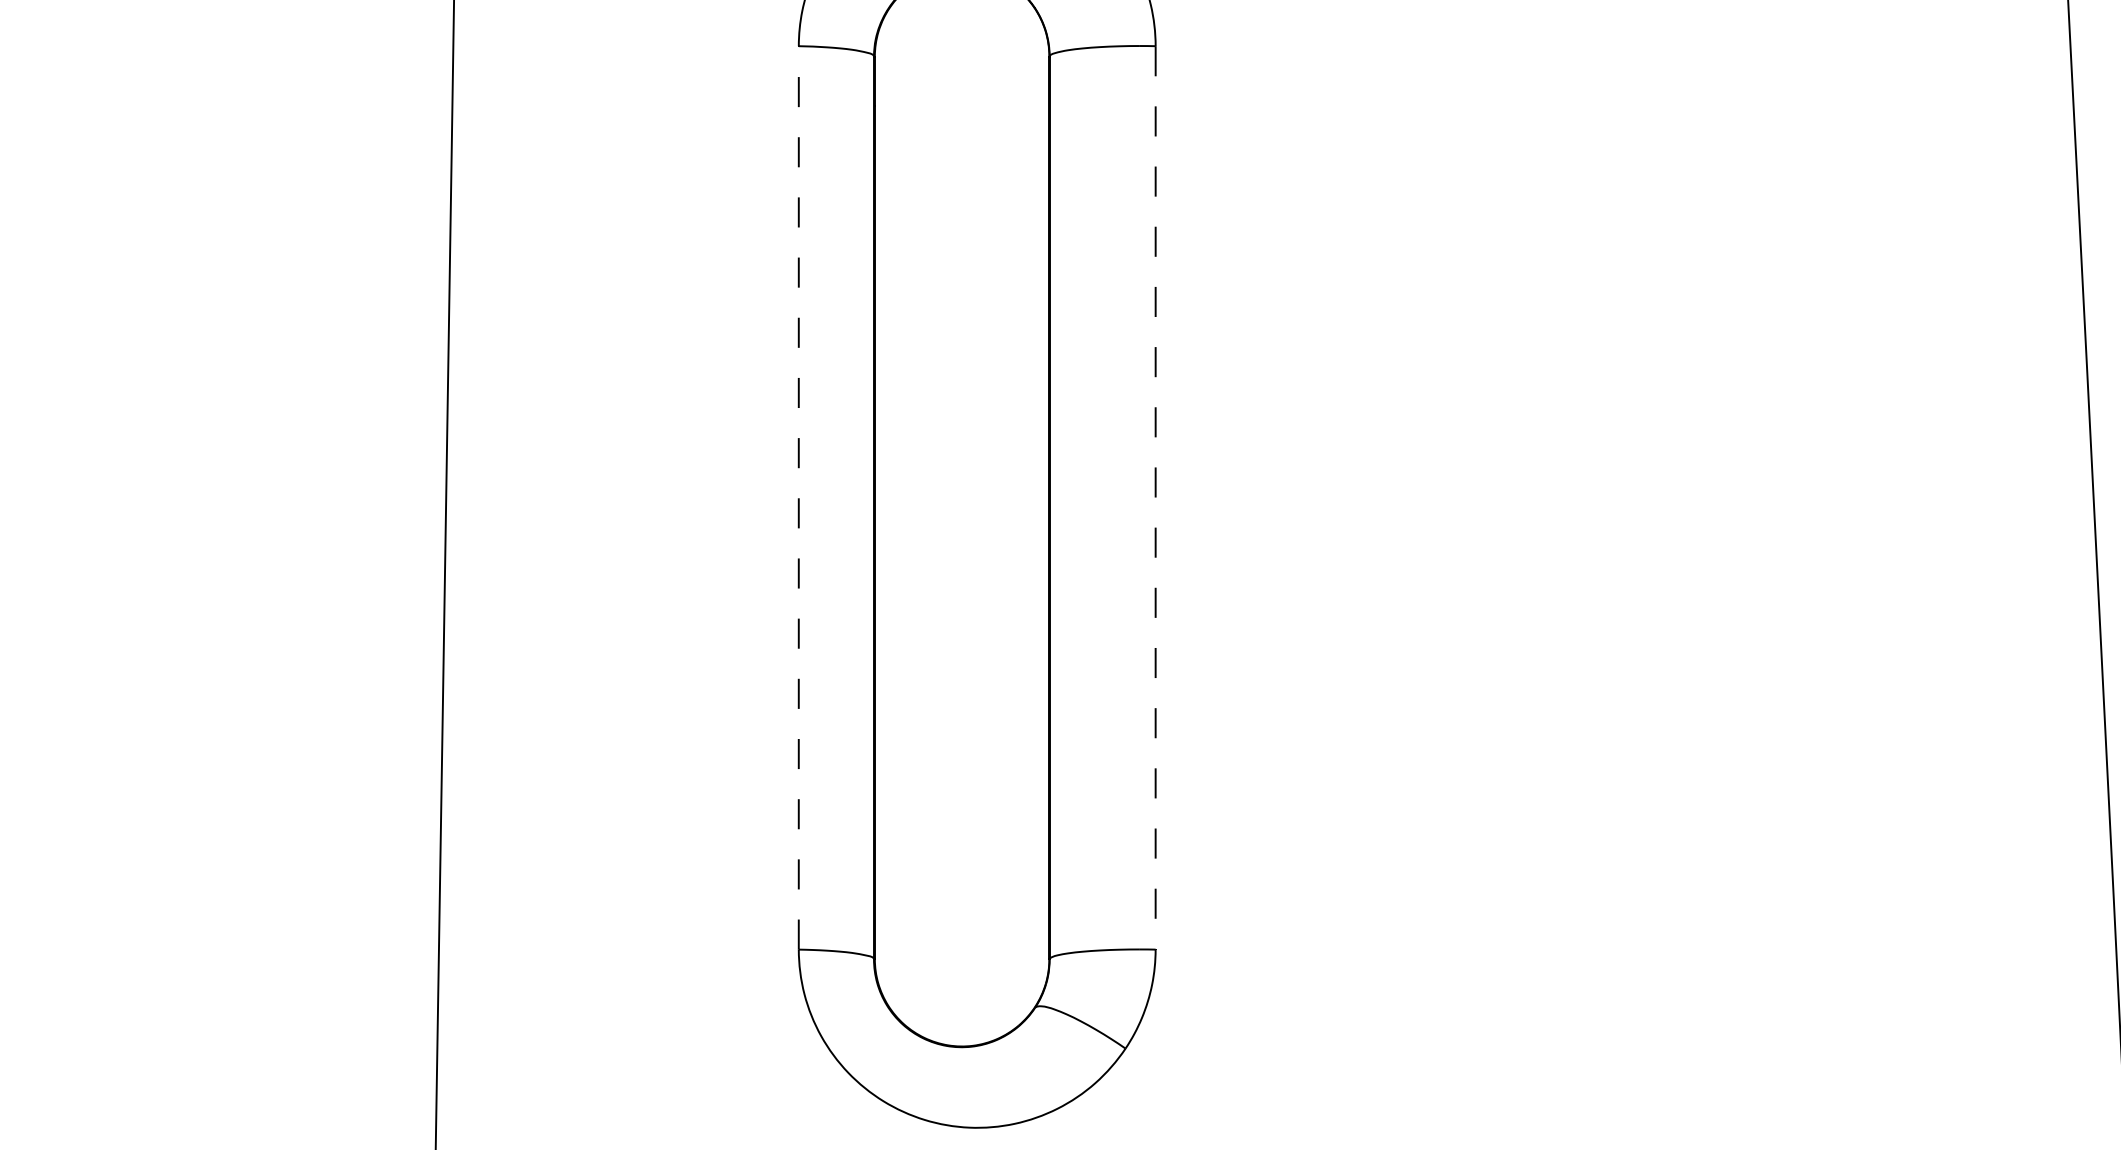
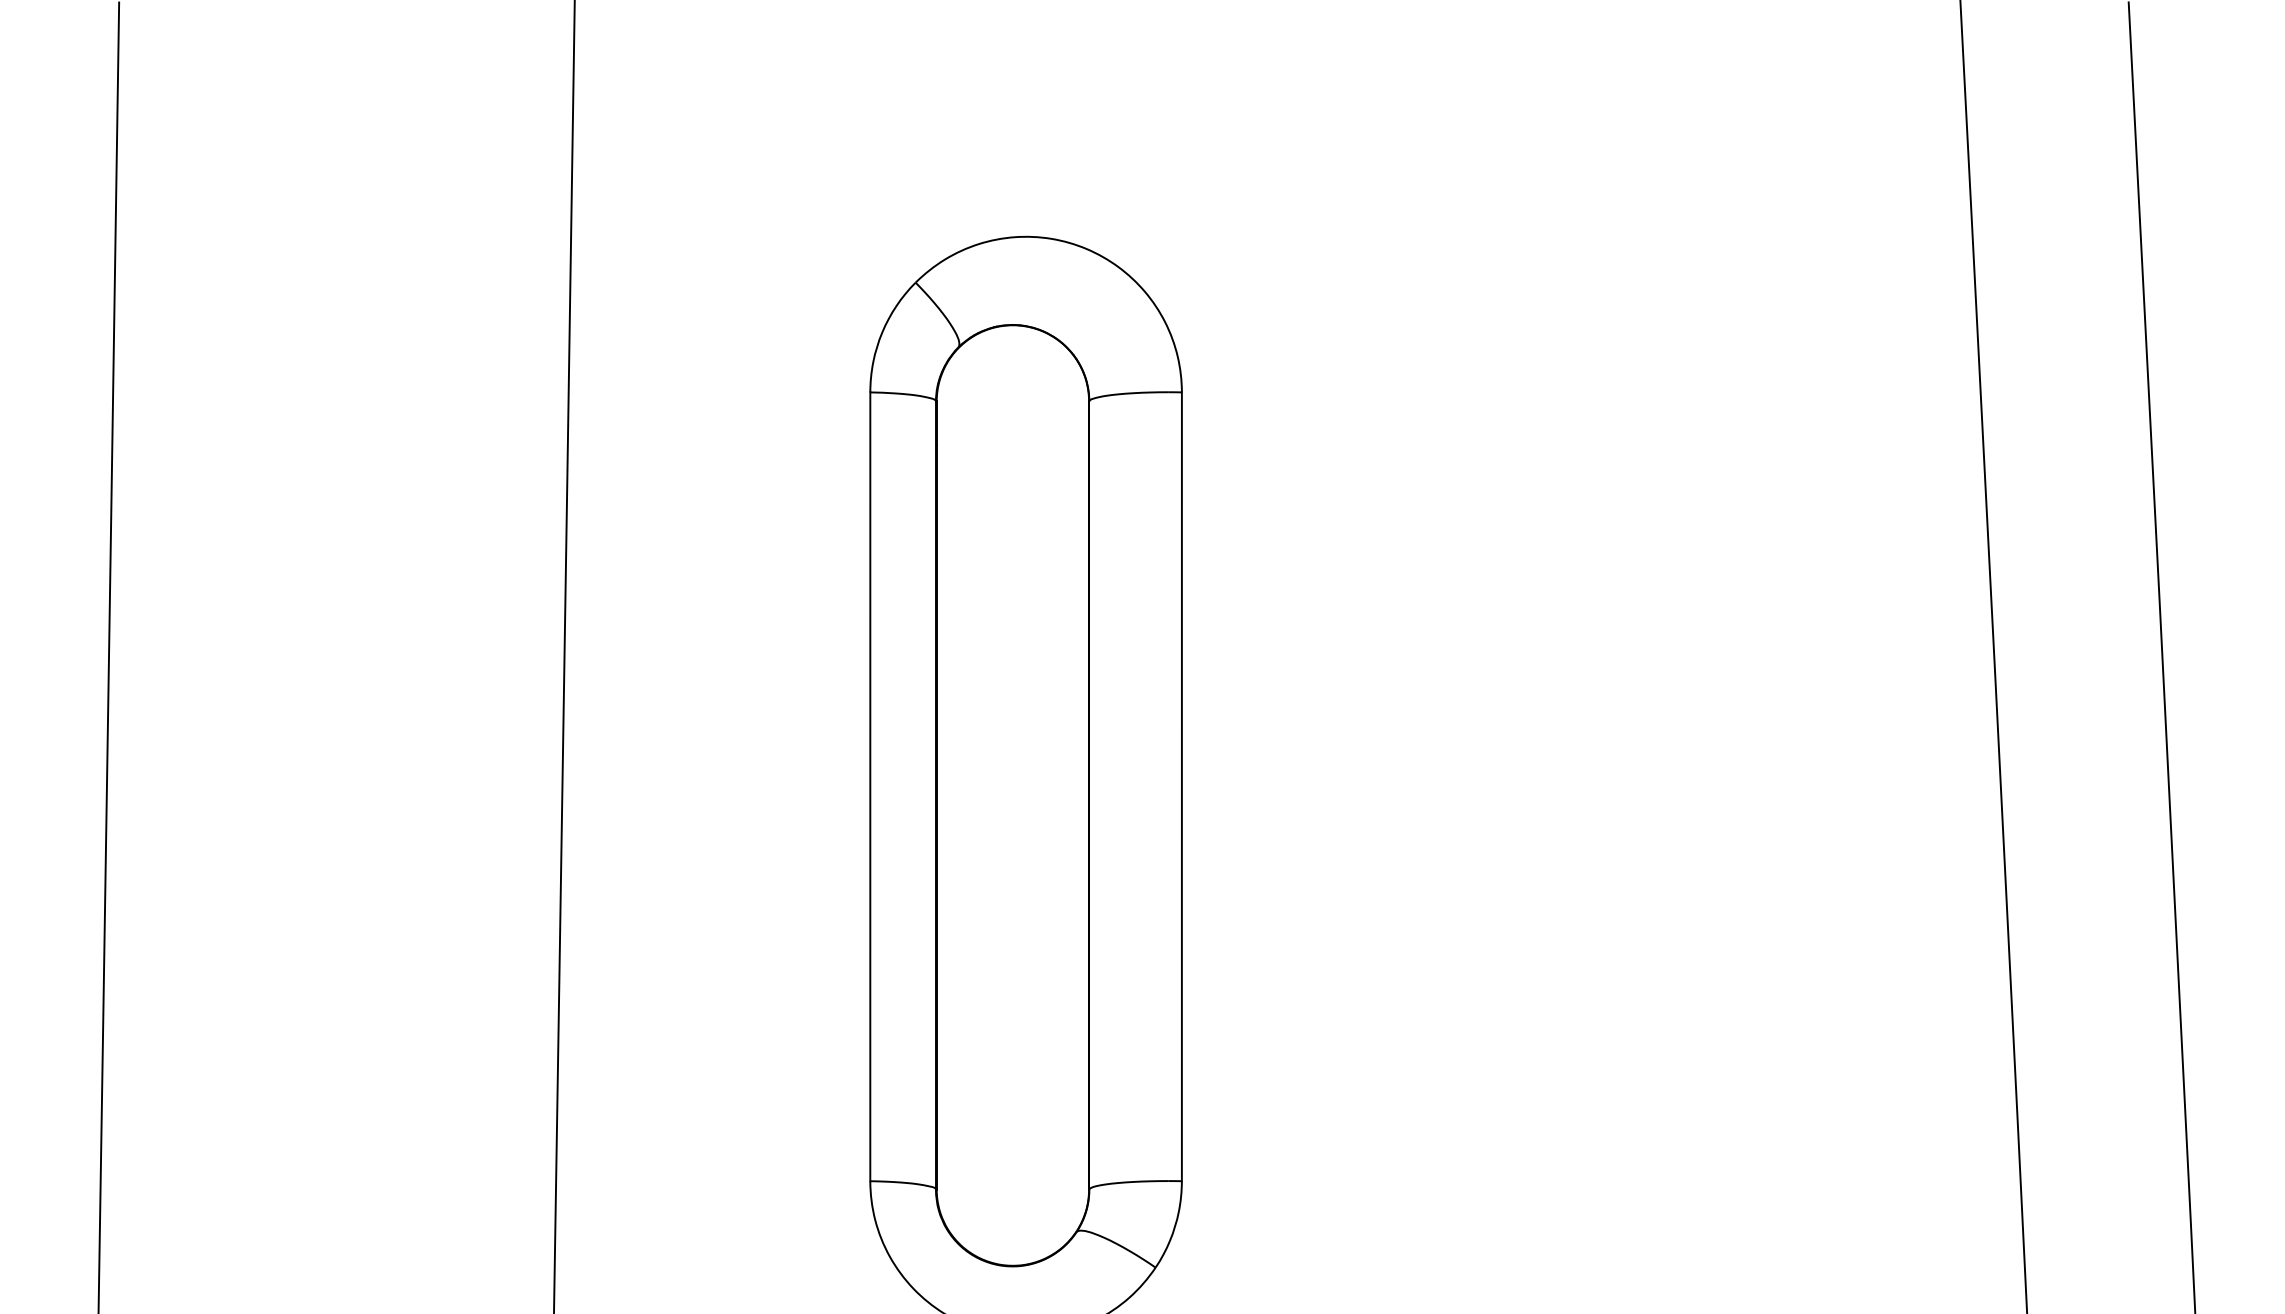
line: (799, 497) -> (870, 786), dashed -> solid
line: (1155, 498) -> (1181, 787), dashed -> solid

